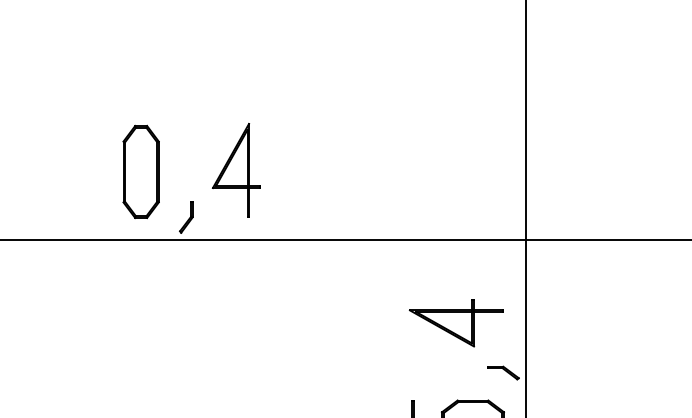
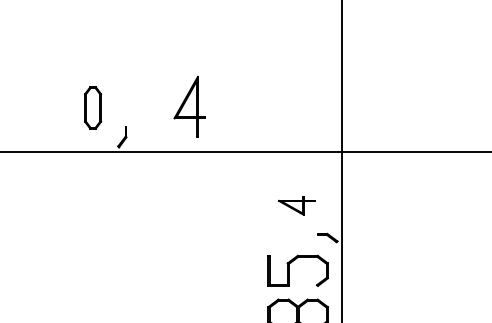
part: (236, 169) -> (189, 106), moved
part: (140, 171) -> (92, 107), size x0.7
part: (455, 322) -> (296, 205), size x0.6

